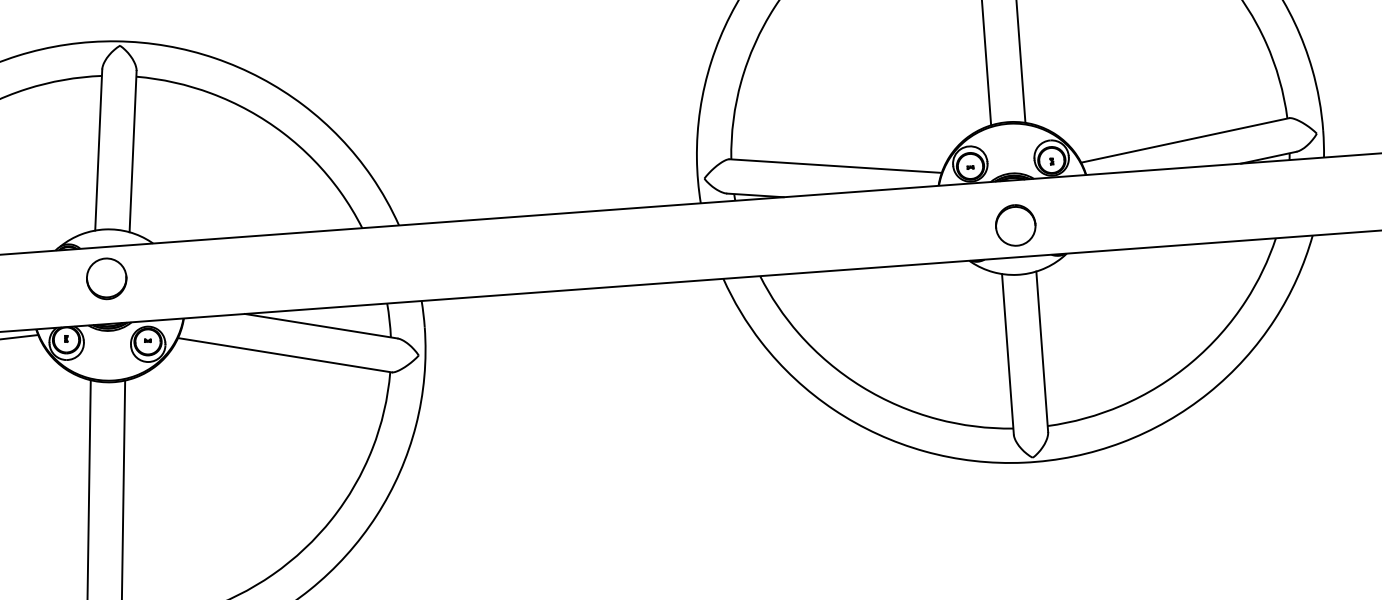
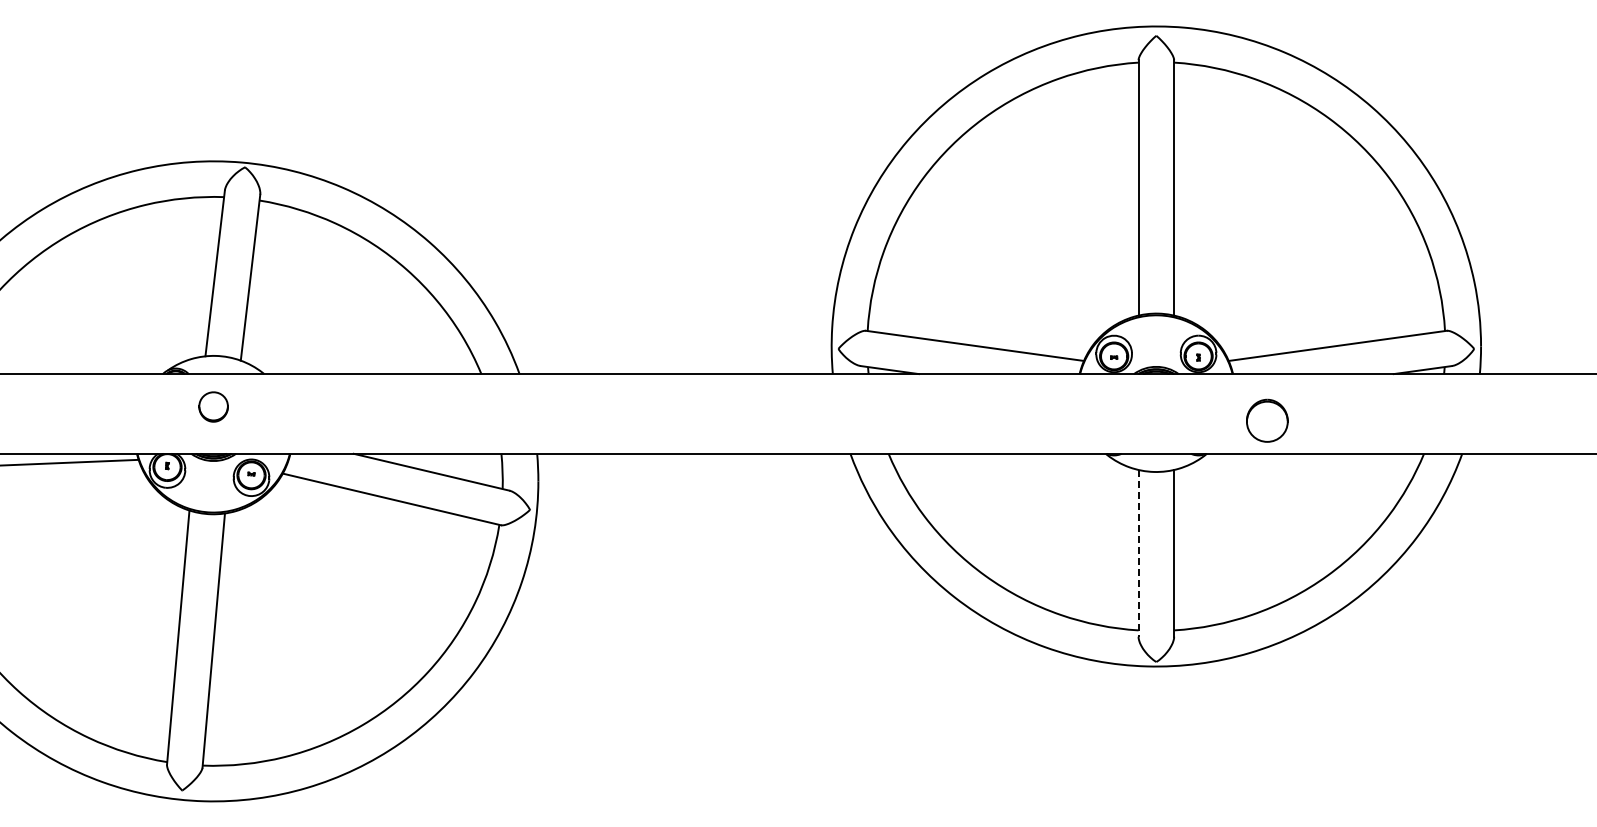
part: (1015, 225) -> (1267, 420), moved
part: (106, 278) -> (213, 406), size x0.7
line: (1007, 354) -> (1138, 553), solid -> dashed

